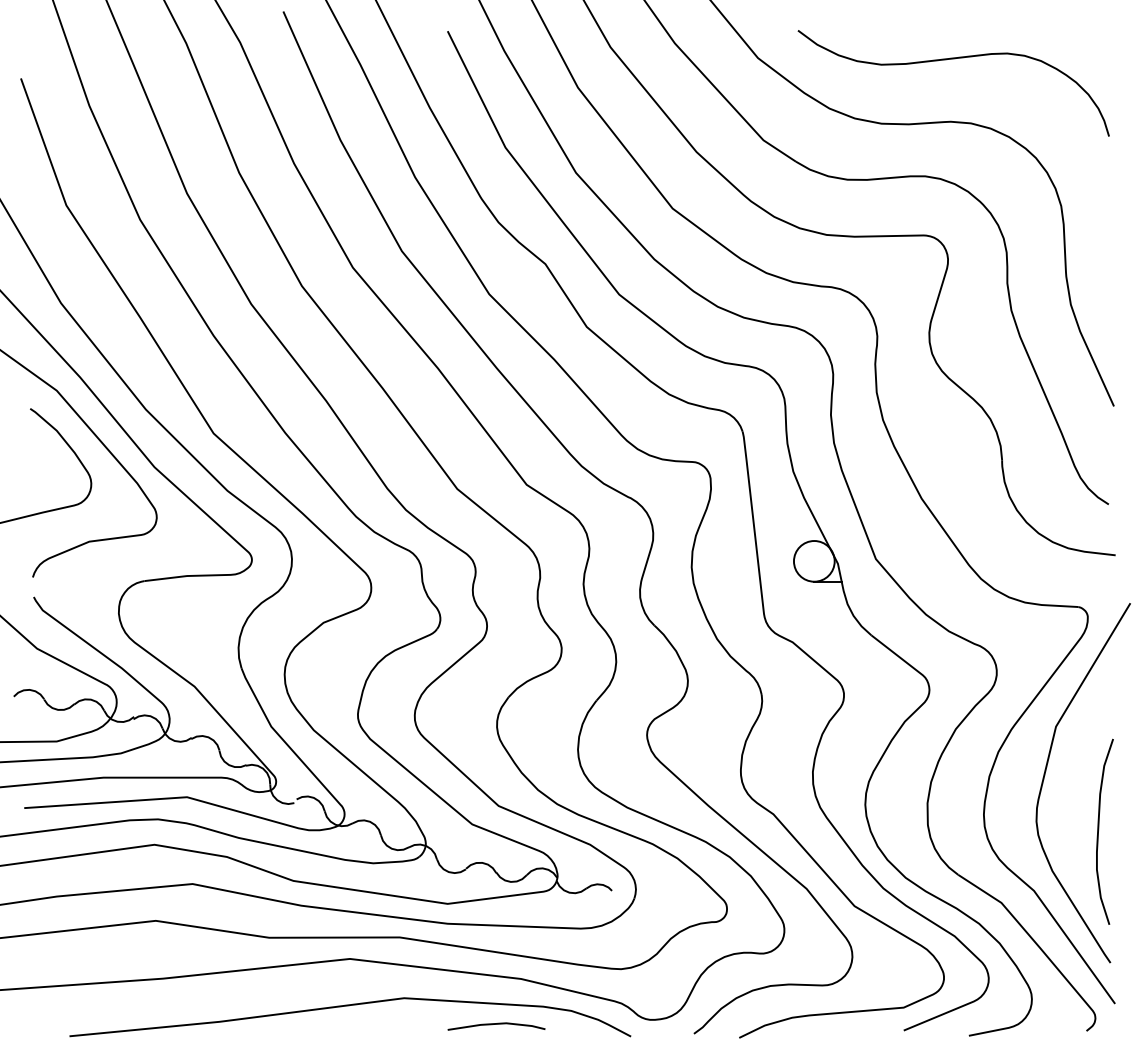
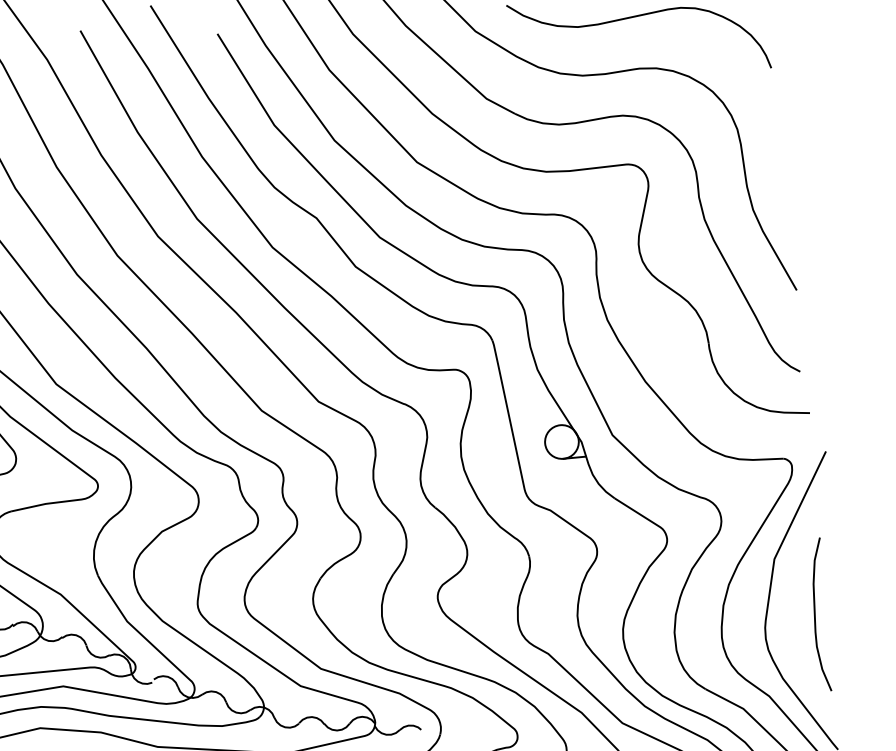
curve: (1099, 829) -> (815, 613), moved

